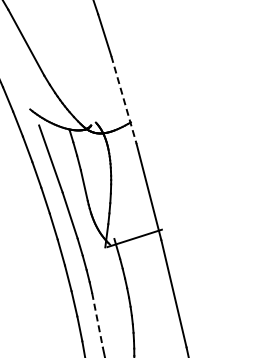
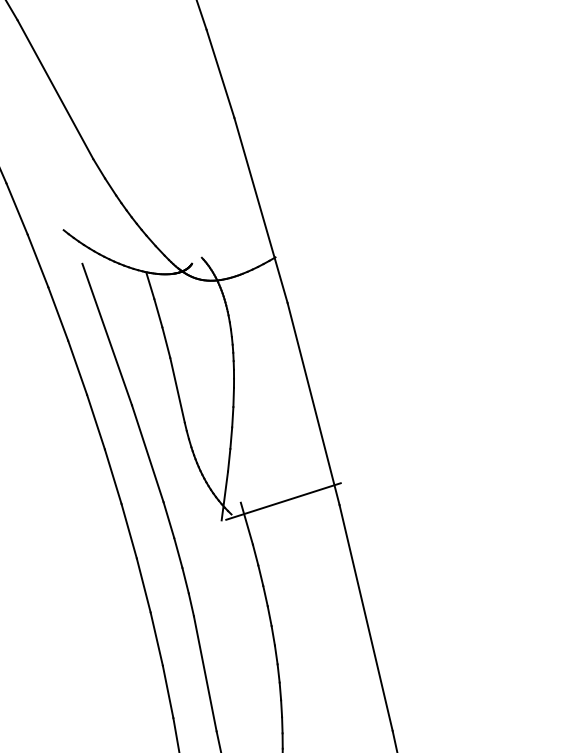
line: (124, 100) -> (262, 211), dashed -> solid
line: (97, 320) -> (205, 674), dashed -> solid

